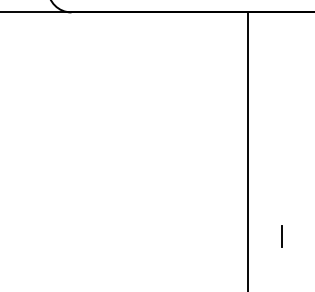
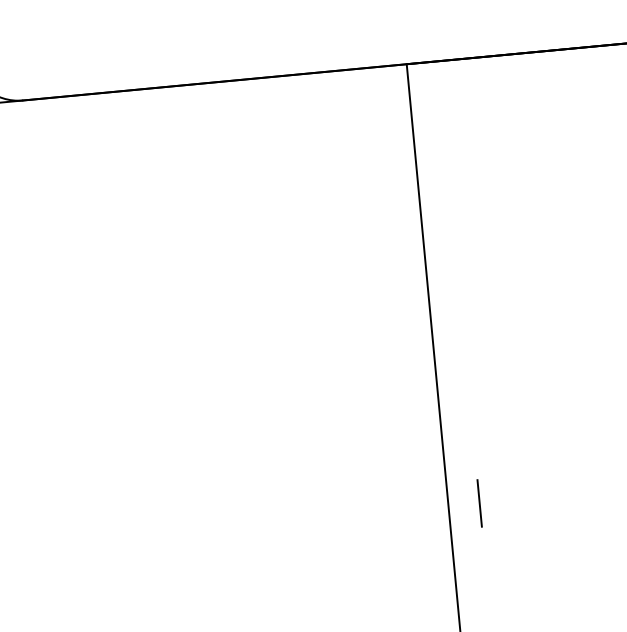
line: (281, 236) -> (478, 503), moved

